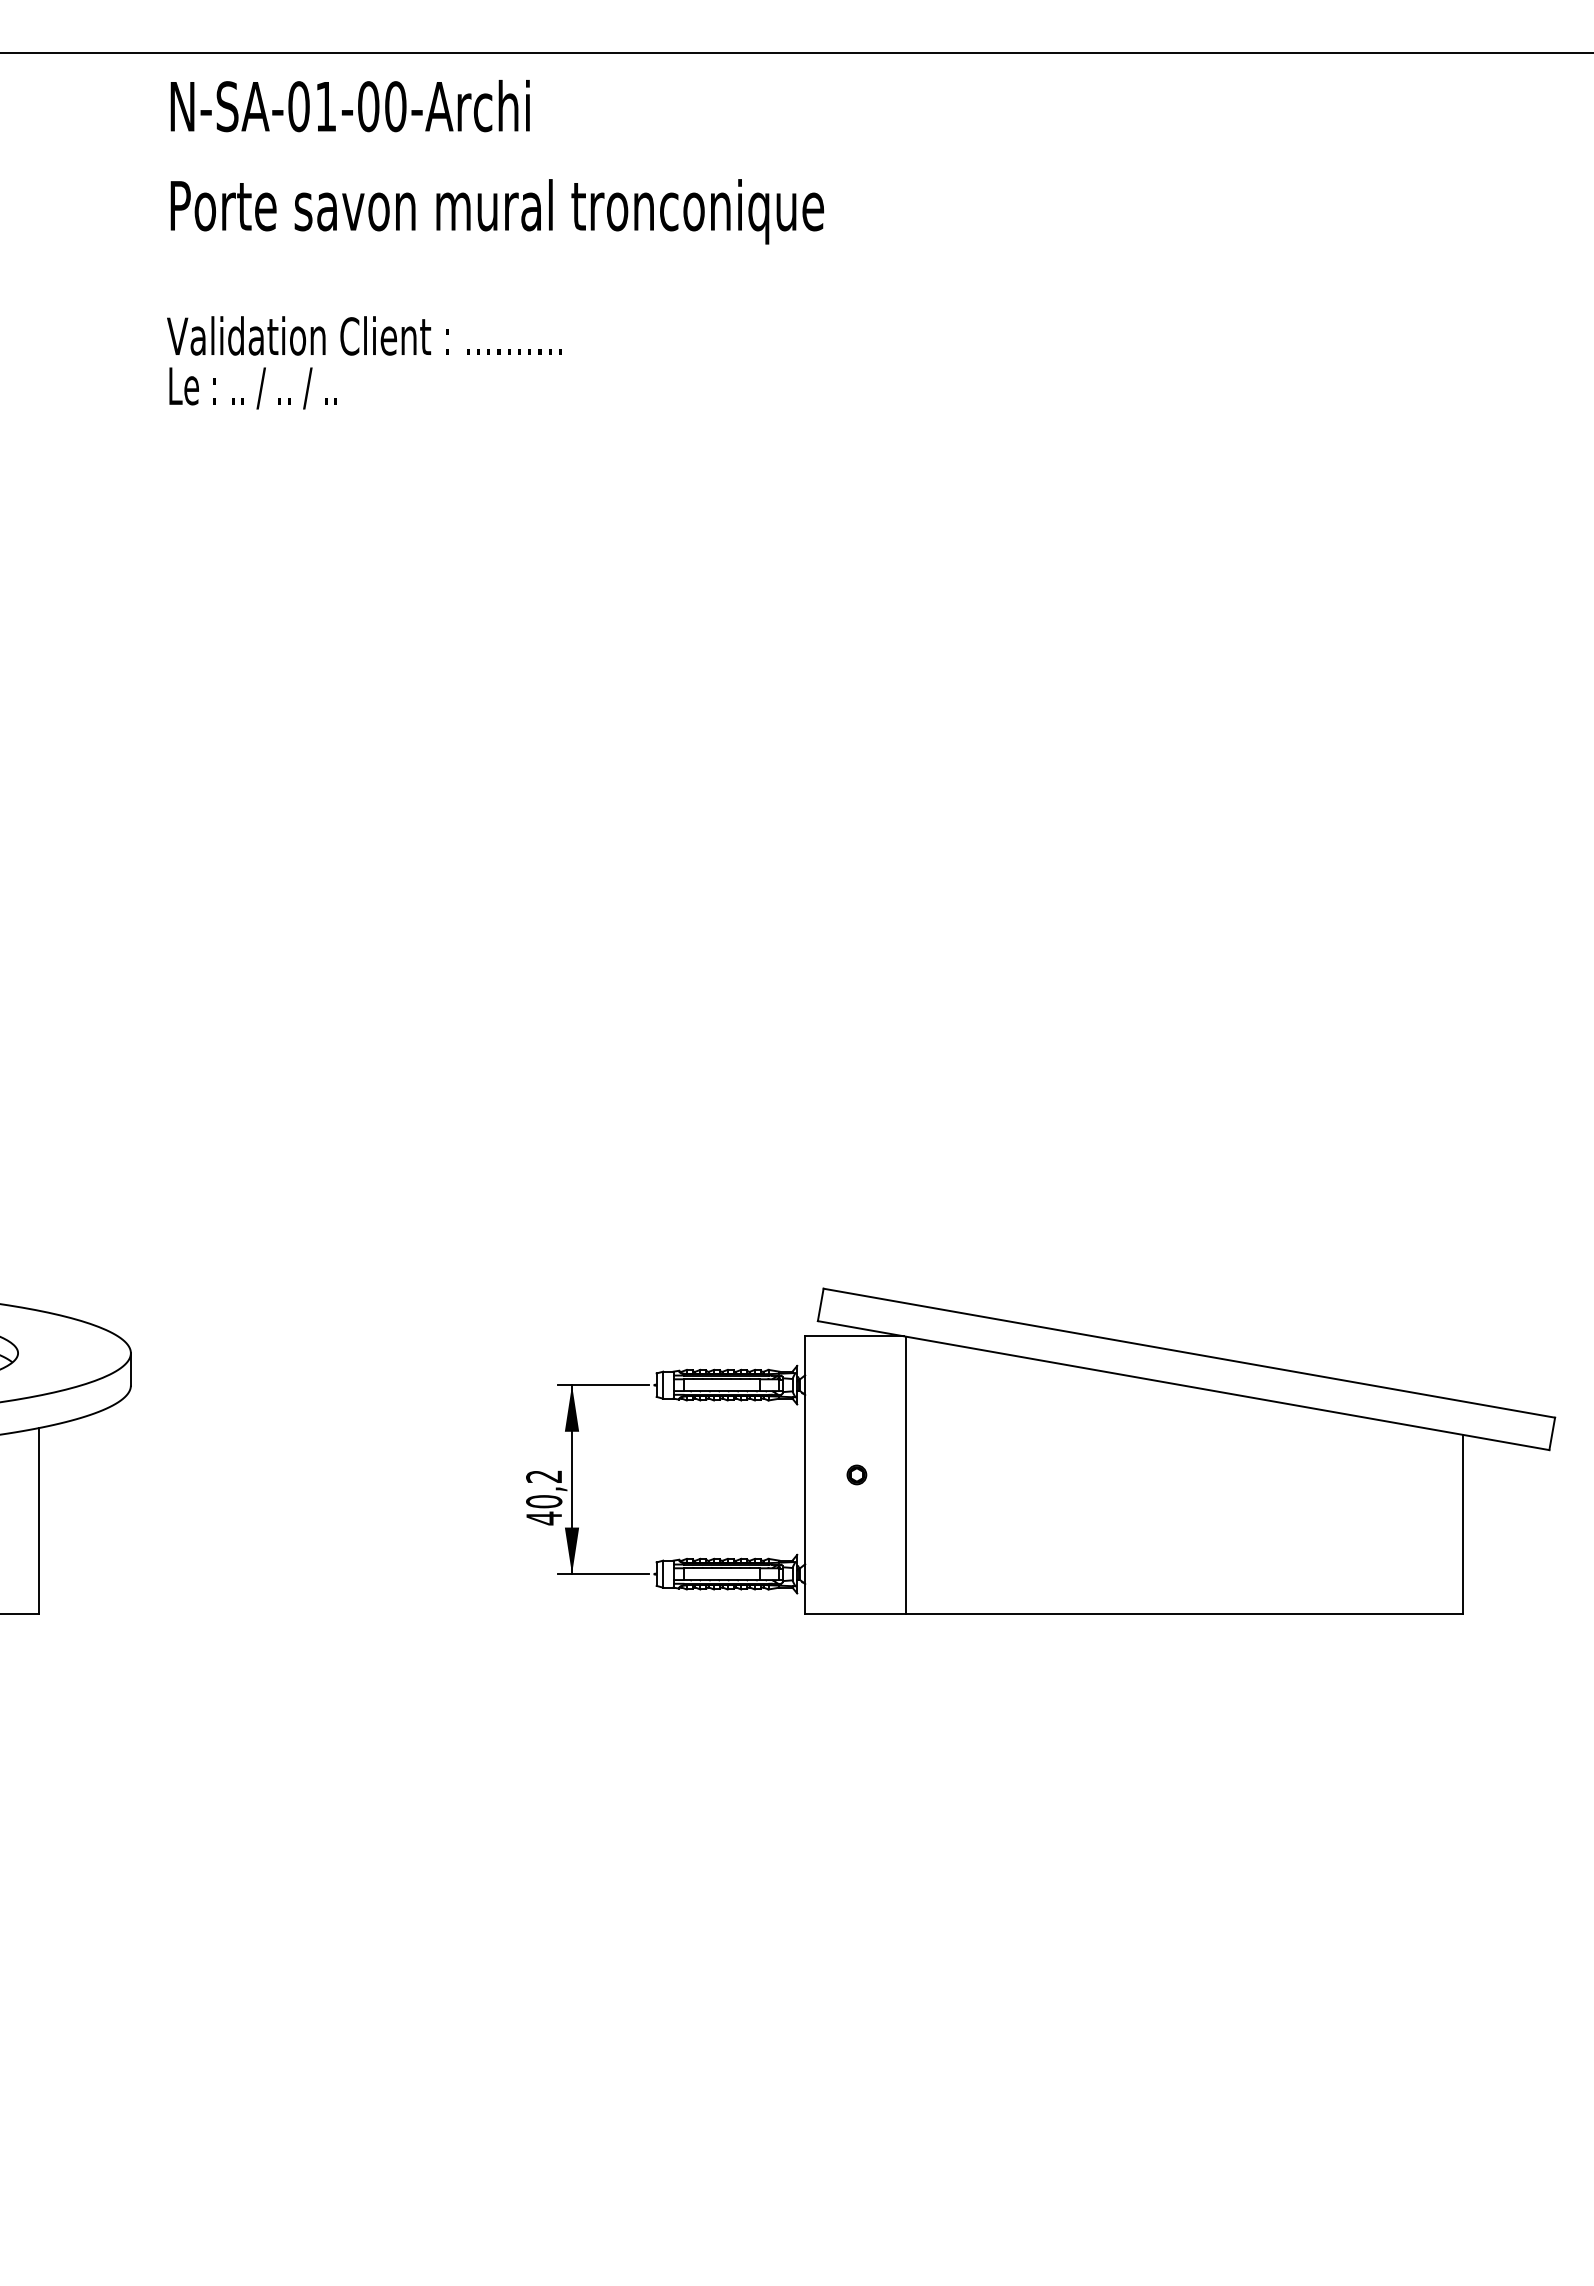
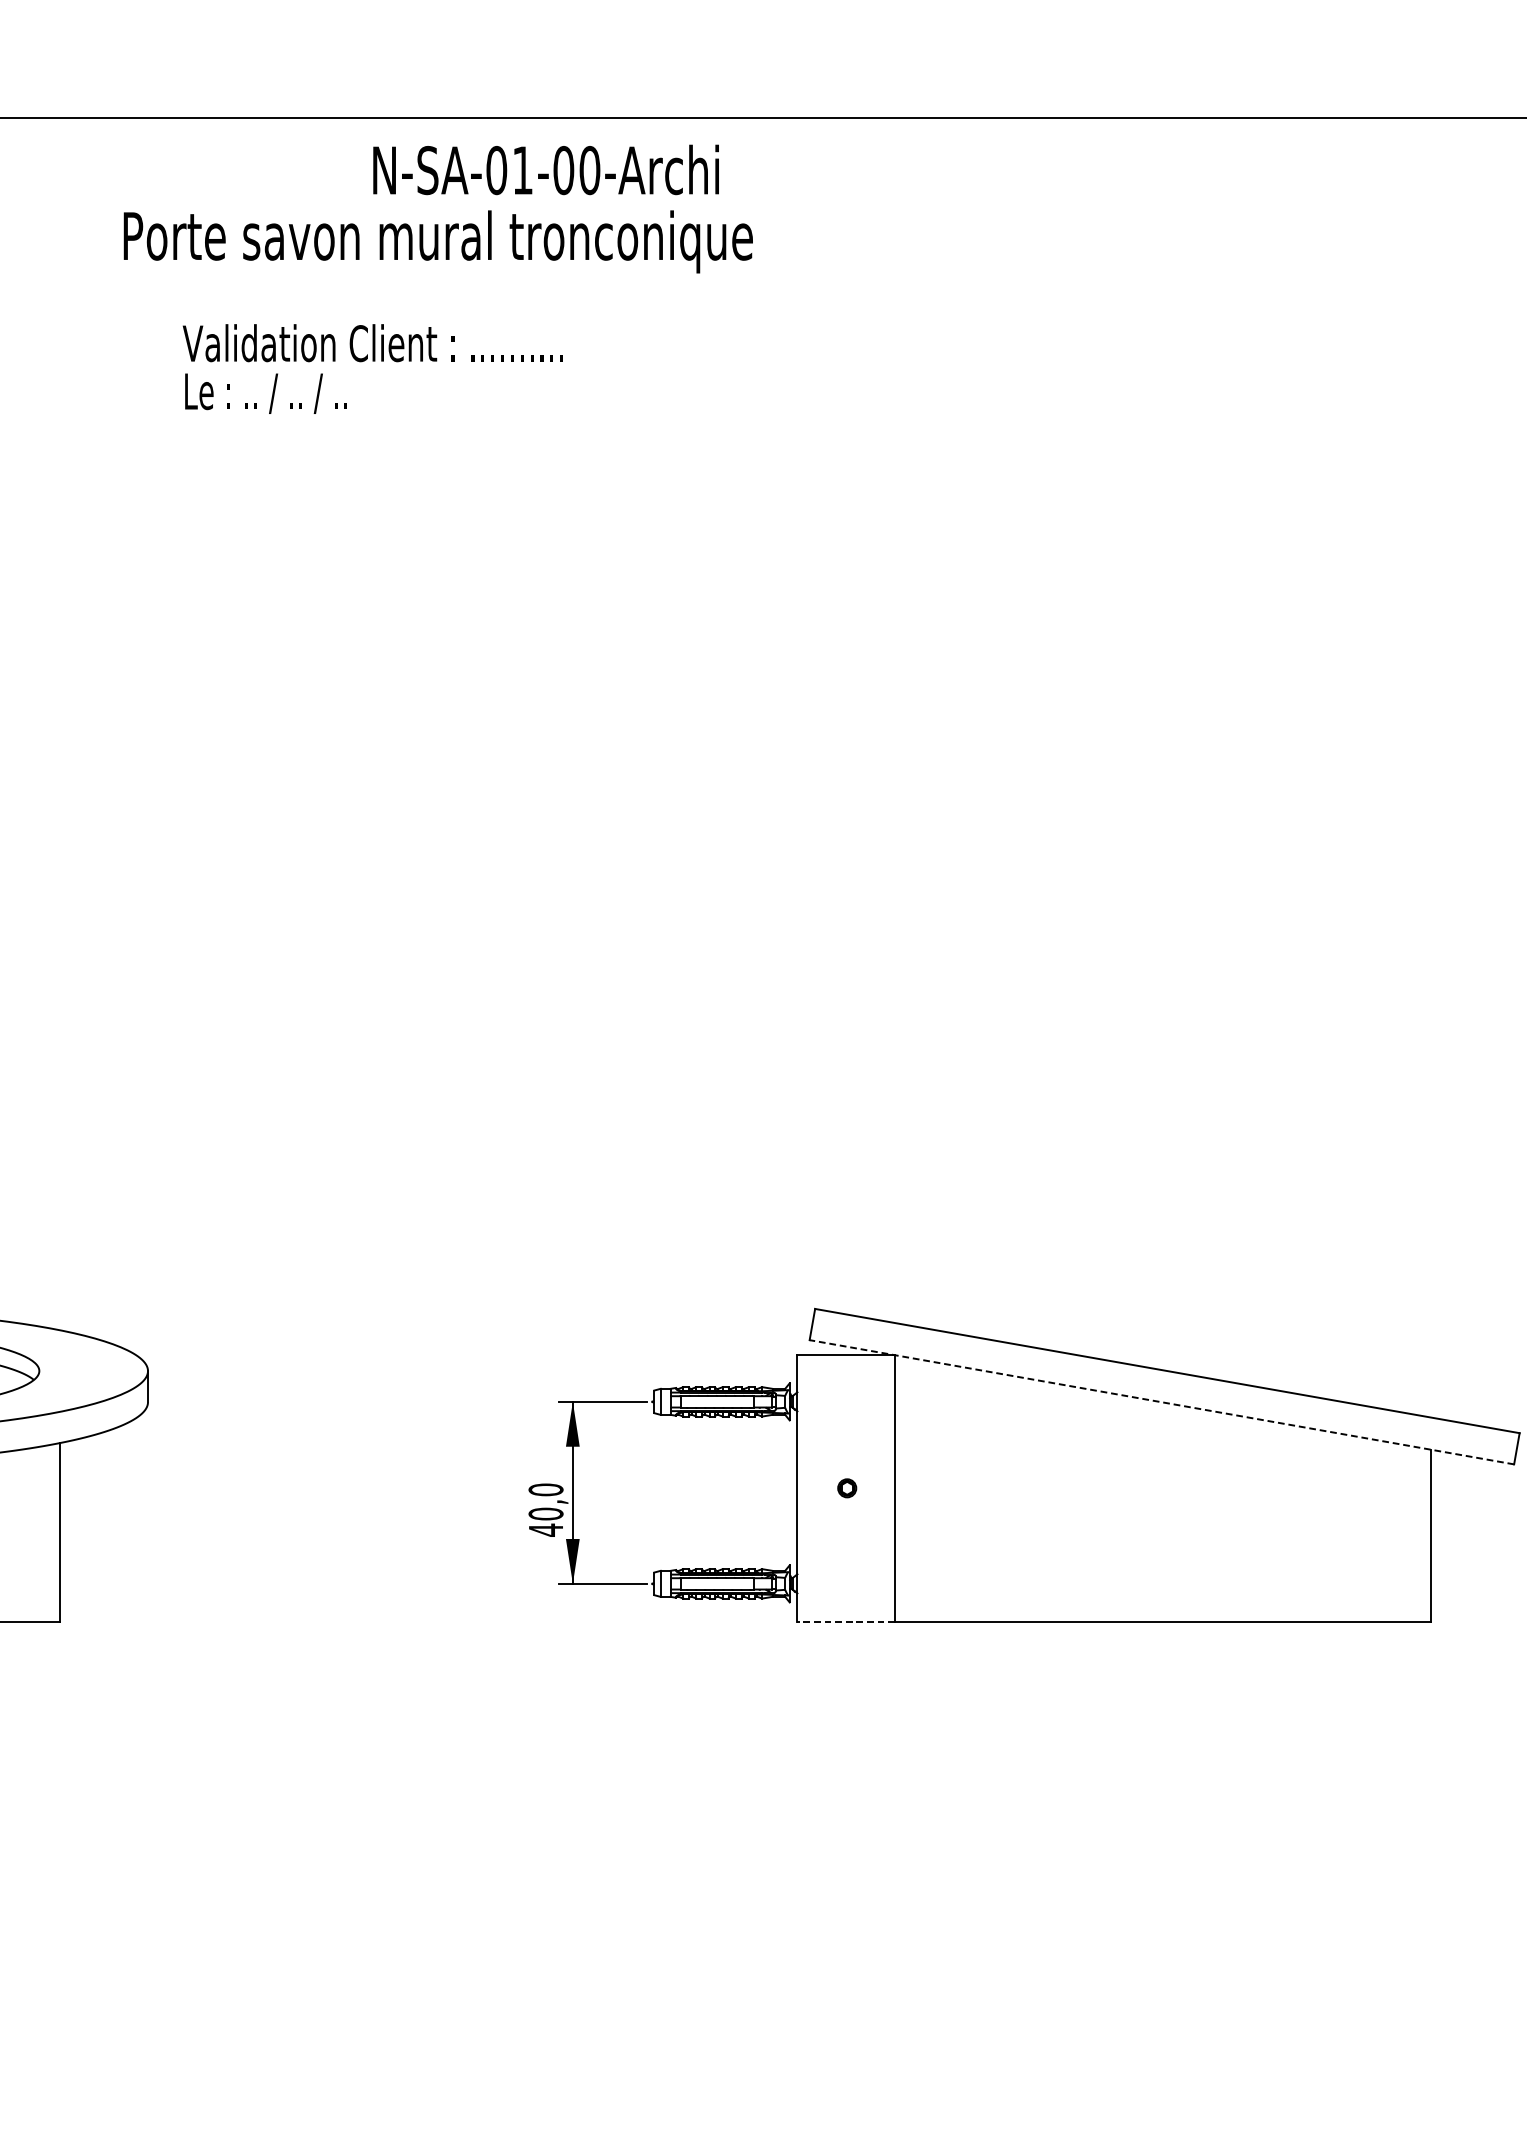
text: (349, 106) -> (545, 170), moved
text: (496, 211) -> (437, 241), moved
text: (364, 362) -> (372, 368), moved
line: (1183, 1385) -> (1161, 1402), solid -> dashed
text: (544, 1476) -> (546, 1489), 40,2 -> 40,0
line: (855, 1613) -> (845, 1621), solid -> dashed

